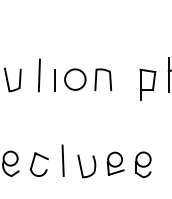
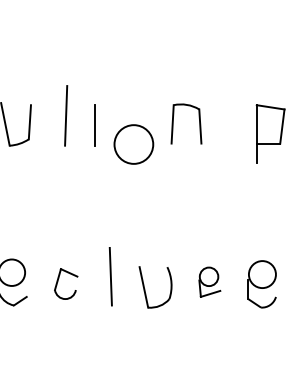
circle: (75, 79) -> (134, 144), moved
part: (115, 163) -> (209, 281), size x0.7
part: (39, 164) -> (66, 283), size x0.7

